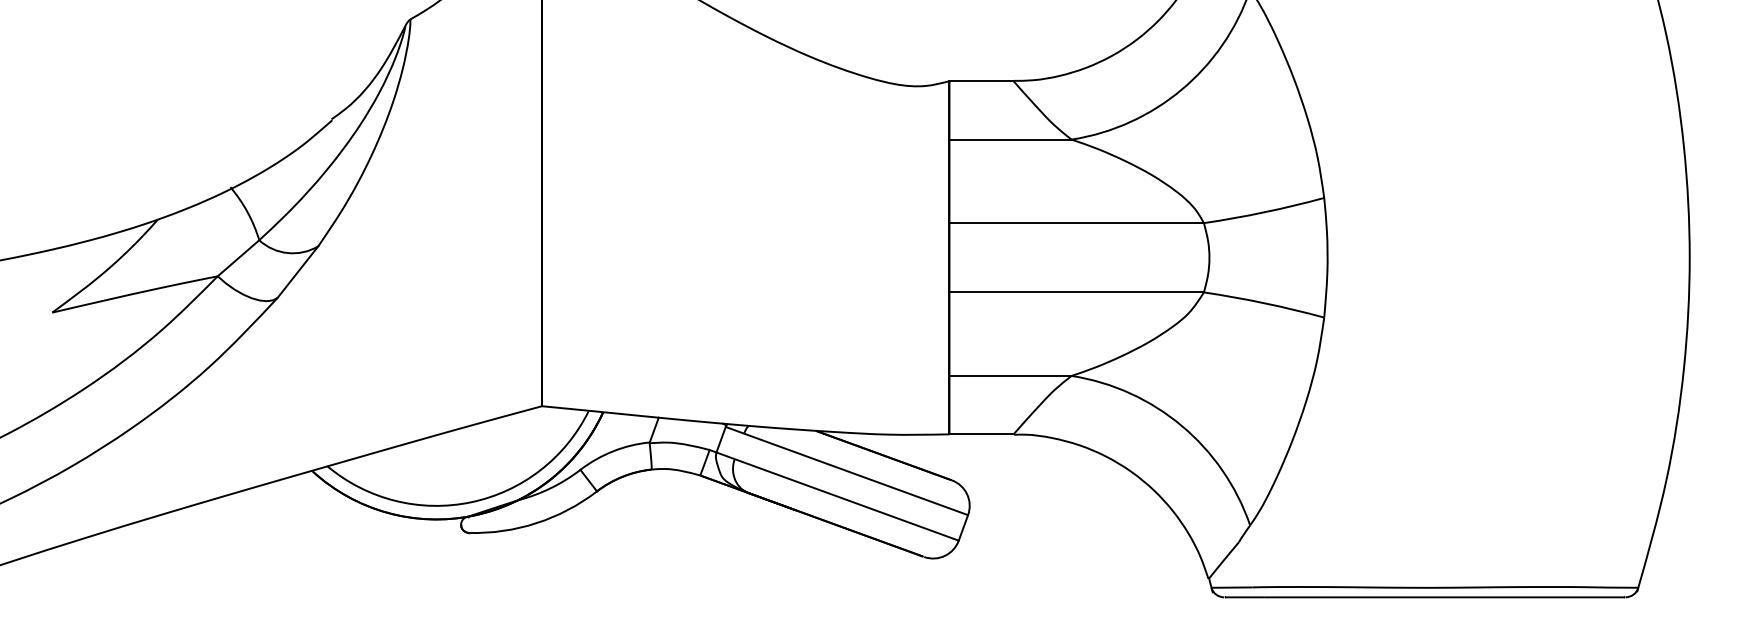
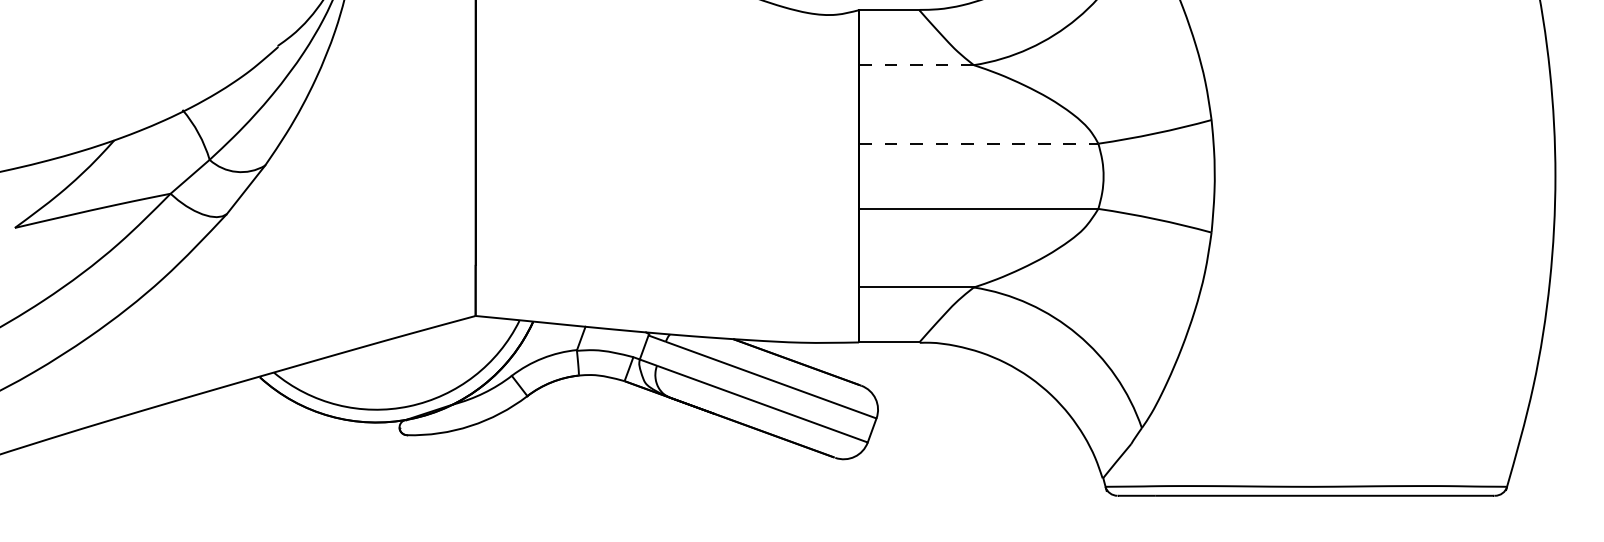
line: (1011, 139) -> (917, 65), solid -> dashed
line: (1077, 223) -> (979, 144), solid -> dashed

